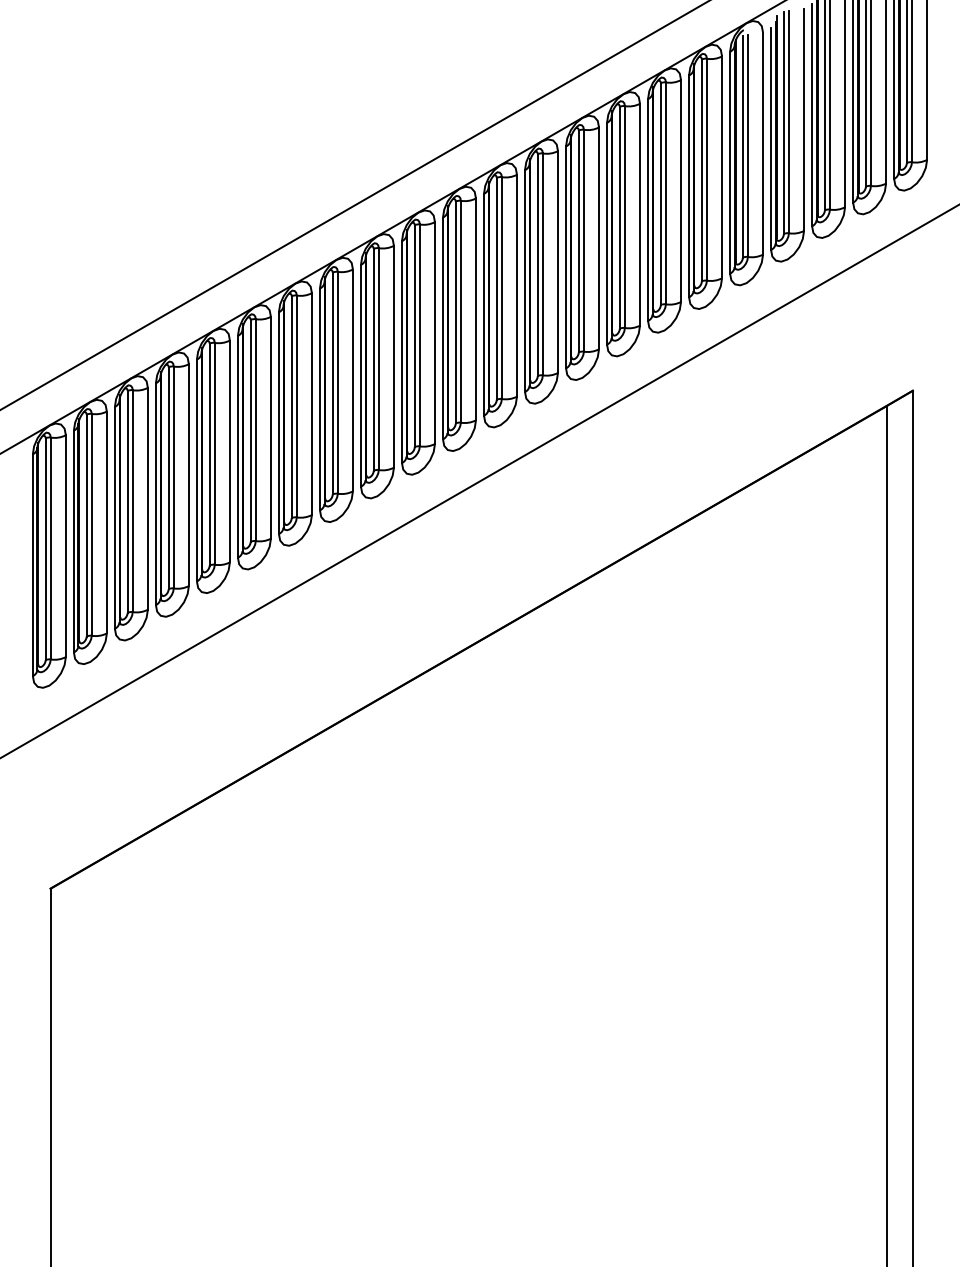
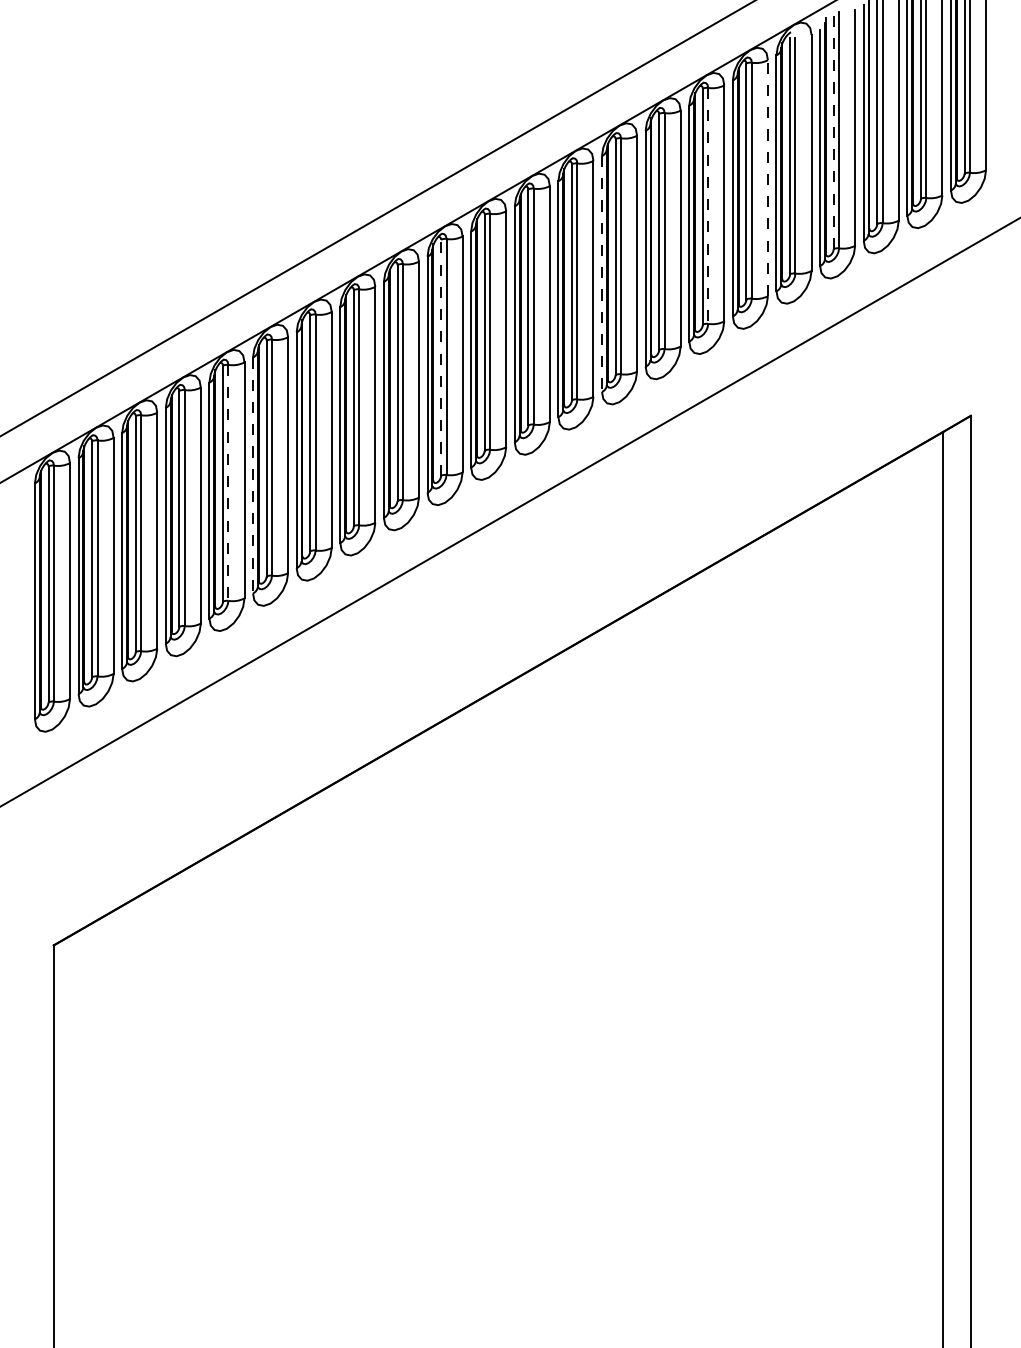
line: (783, 123) -> (833, 131), solid -> dashed
line: (722, 167) -> (768, 178), solid -> dashed
line: (665, 193) -> (707, 206), solid -> dashed
line: (566, 257) -> (602, 274), solid -> dashed
line: (414, 336) -> (440, 358), solid -> dashed
line: (237, 446) -> (252, 475), solid -> dashed
line: (214, 453) -> (228, 482), solid -> dashed

